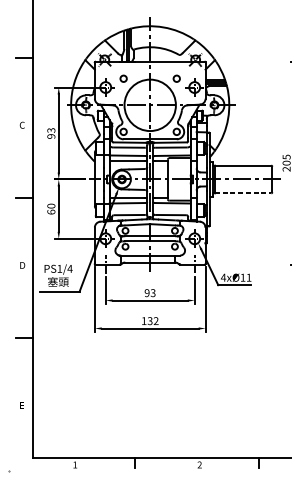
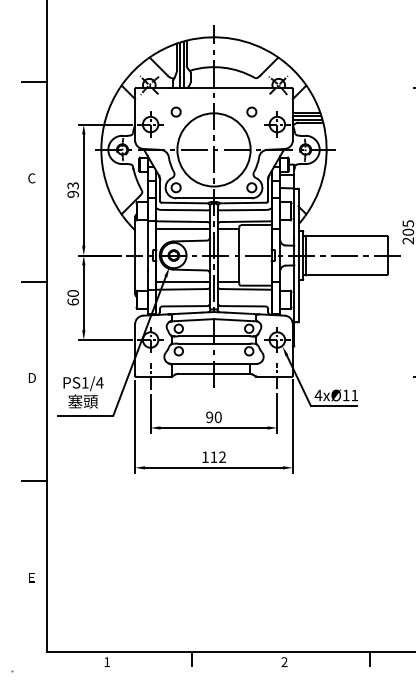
line: (243, 193) -> (346, 275), dashed -> solid
text: (152, 292) -> (217, 416), 93 -> 90
text: (149, 320) -> (213, 456), 132 -> 112

